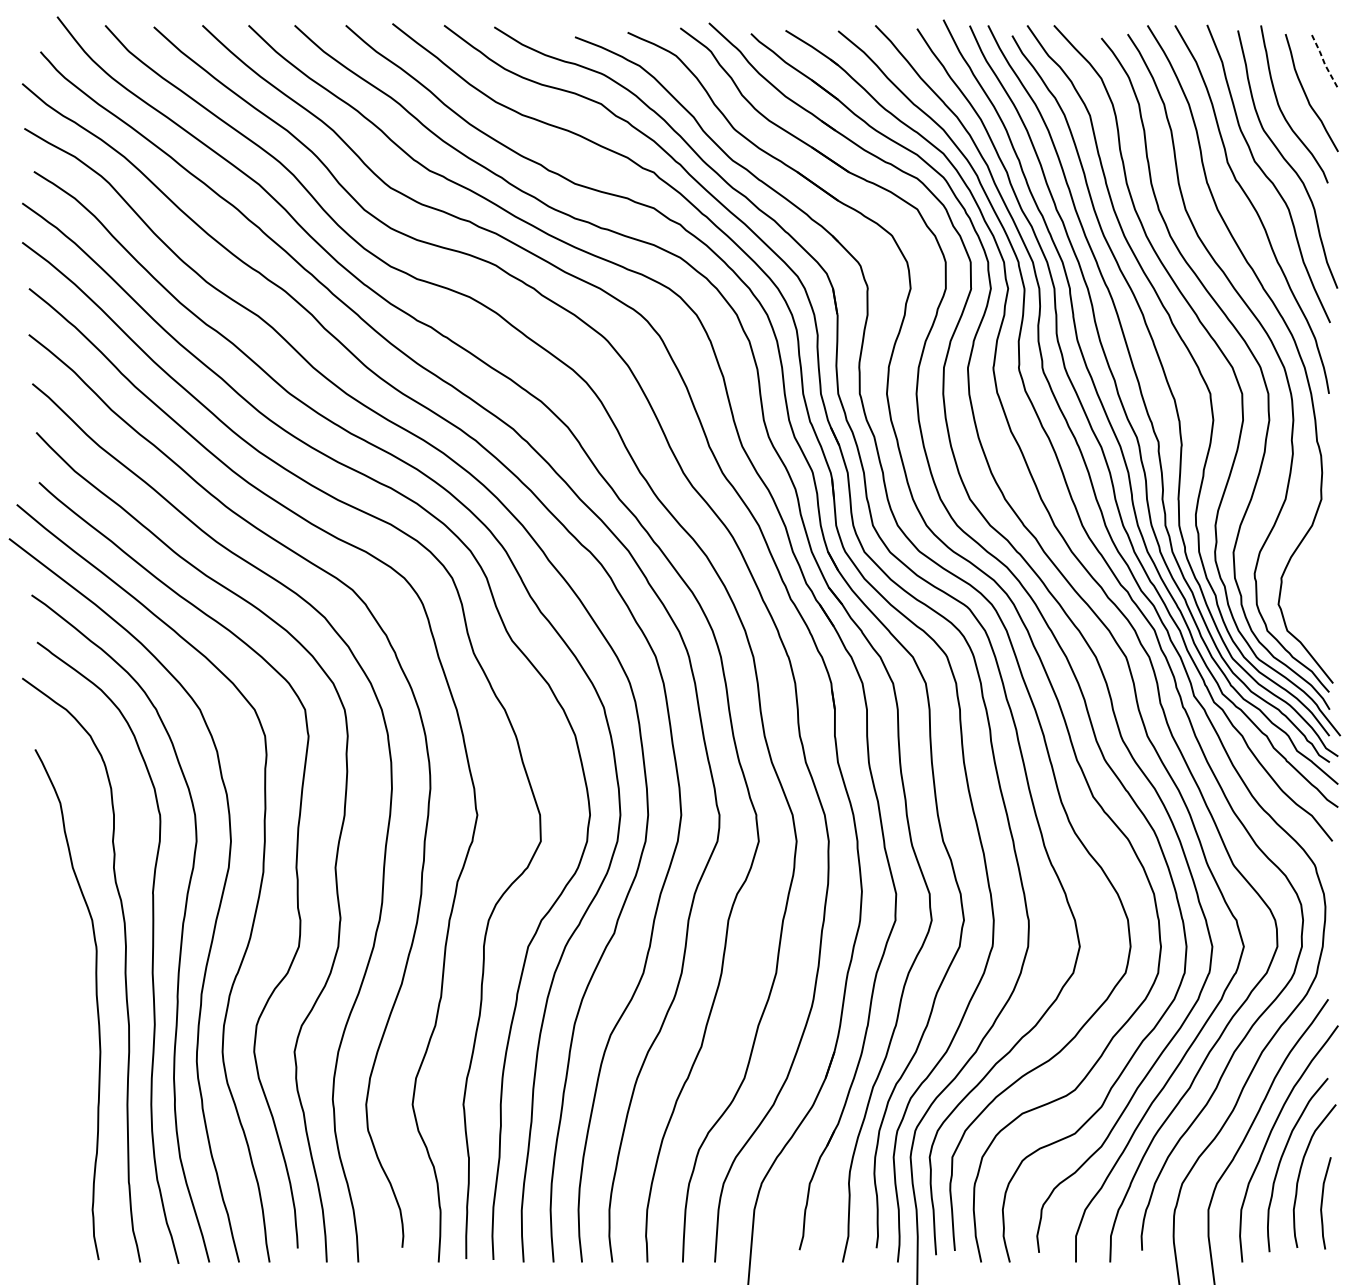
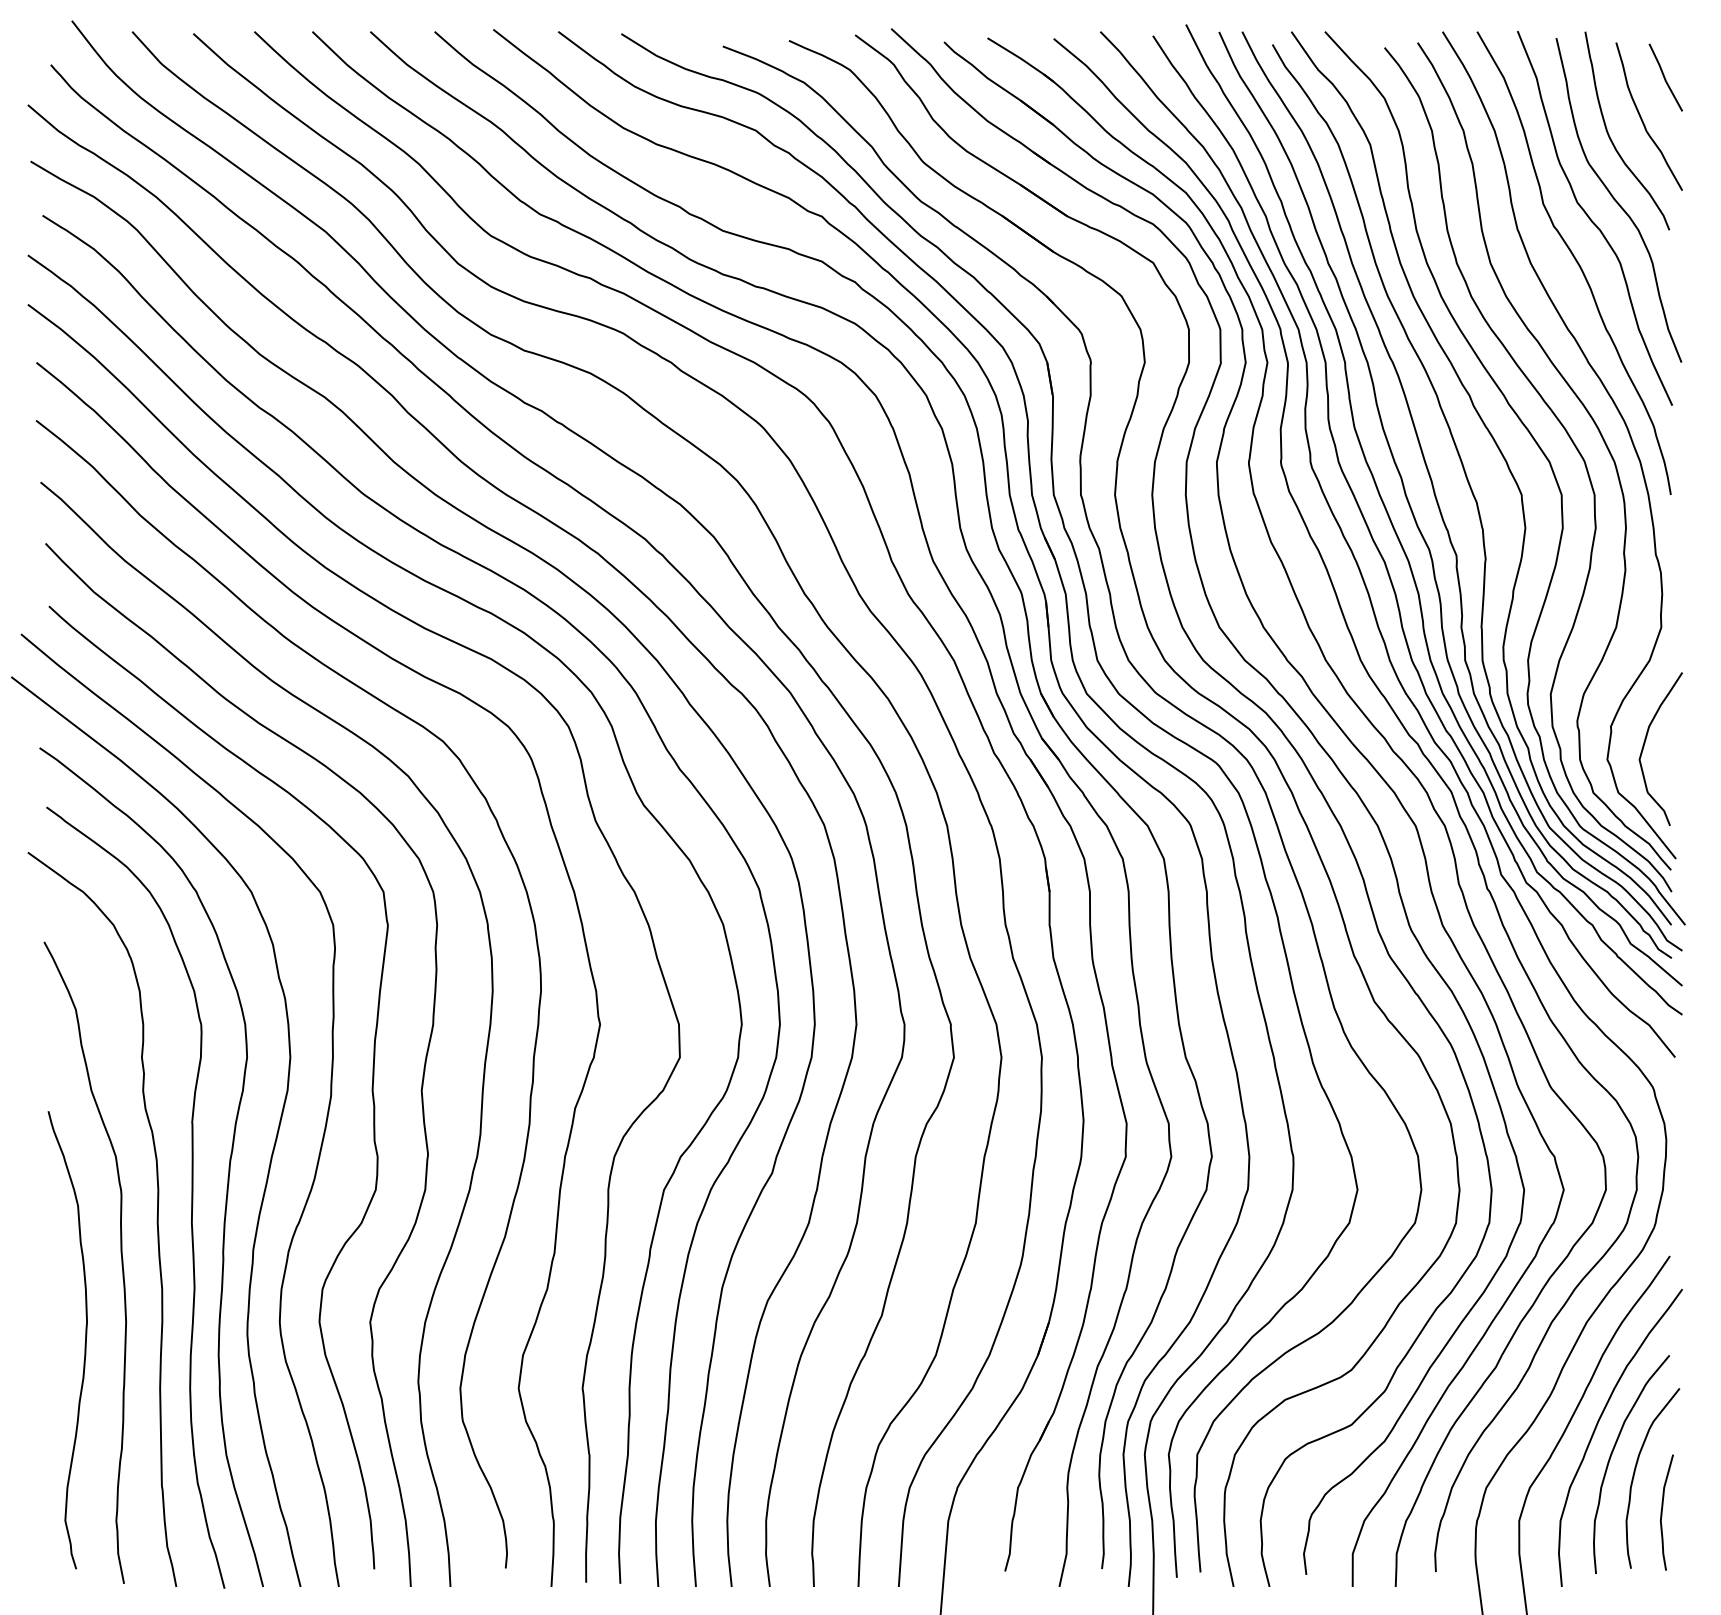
line: (1324, 62) -> (1664, 78), dashed -> solid
curve: (1308, 591) -> (1645, 743), added
curve: (67, 1068) -> (84, 1343), added

